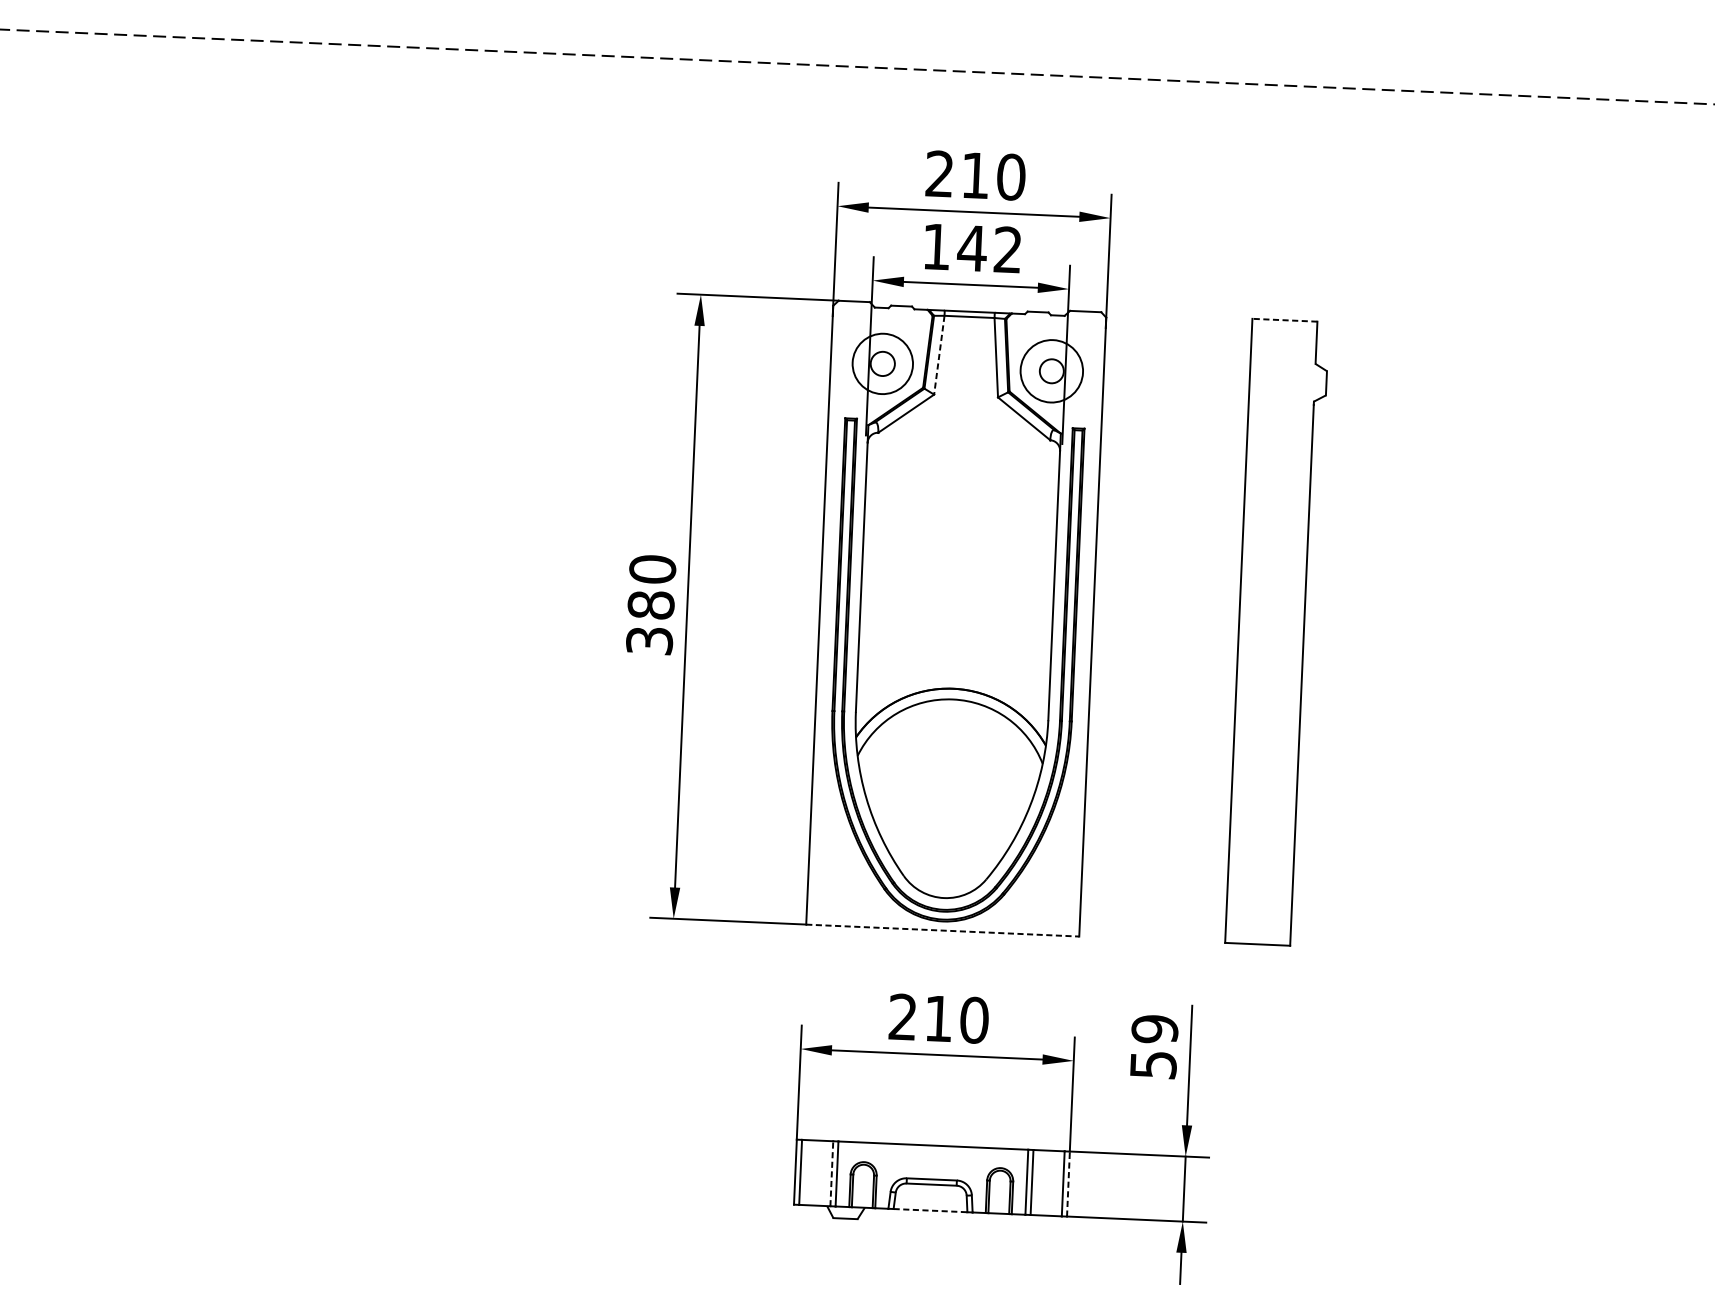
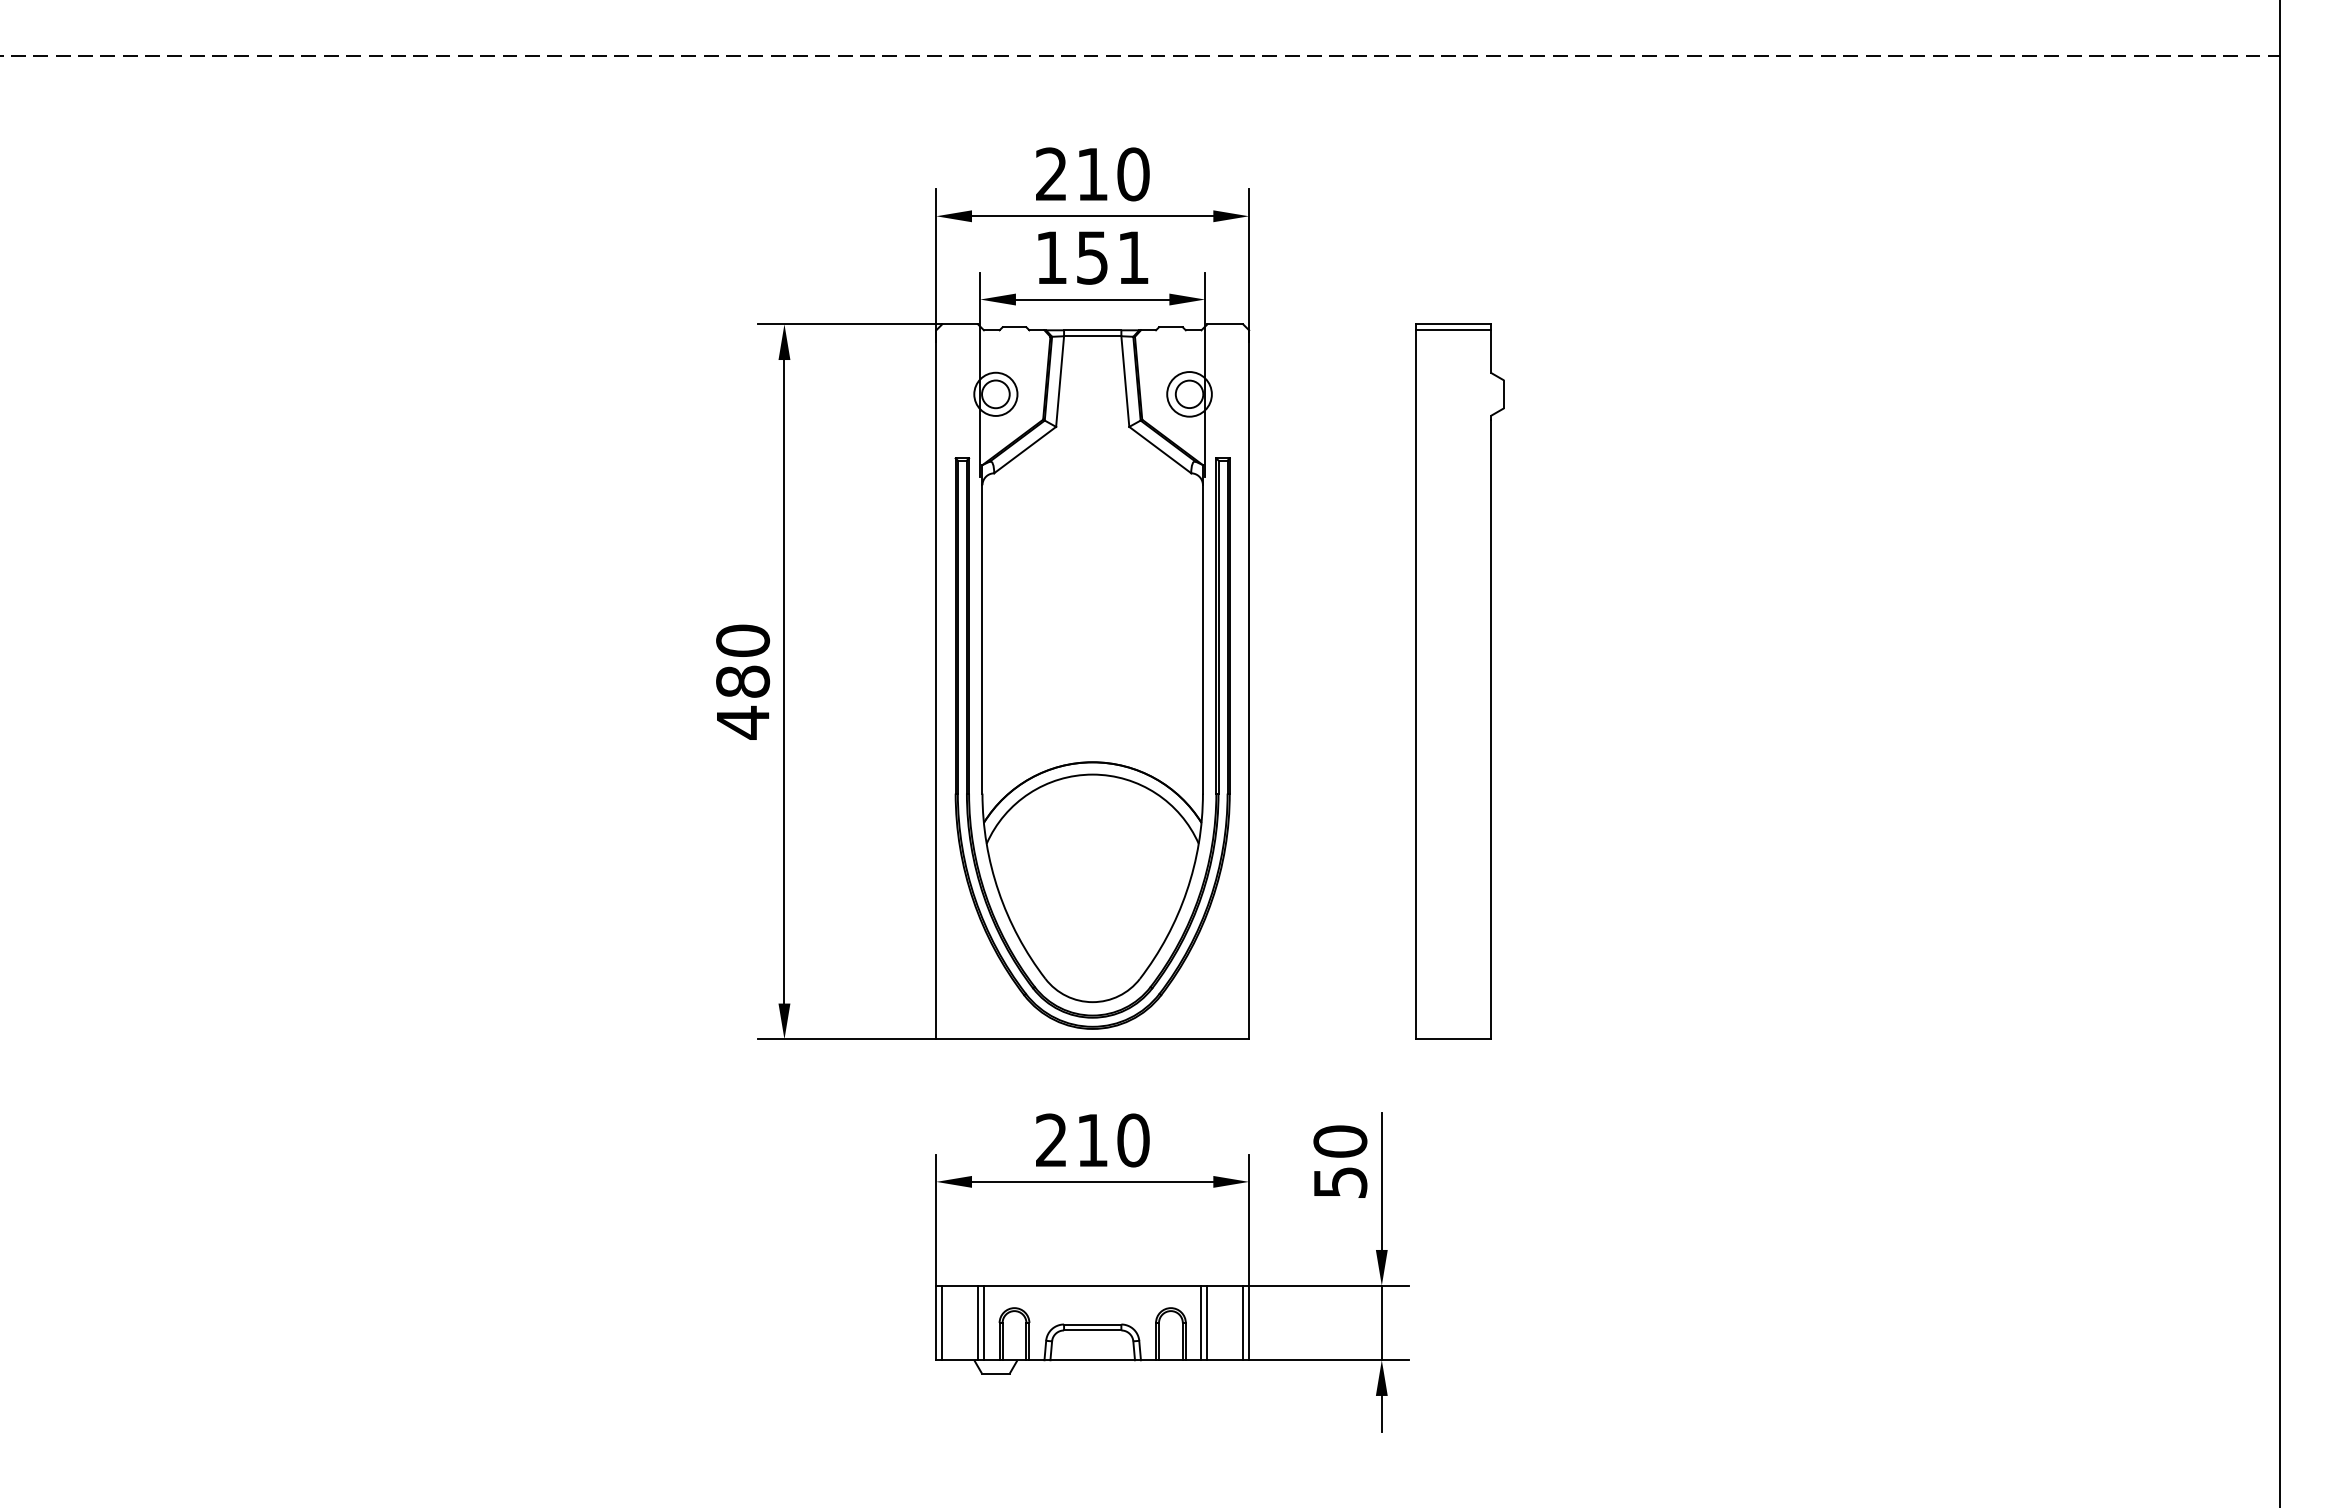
text: (988, 248) -> (1111, 257), 142 -> 151
line: (1284, 320) -> (1453, 324), dashed -> solid
line: (1284, 325) -> (1453, 330), added
line: (939, 356) -> (1060, 382), dashed -> solid
circle: (882, 363) -> (995, 393), size x0.62
circle: (1051, 371) -> (1189, 394), size x0.62
text: (650, 640) -> (743, 722), 380 -> 480
line: (943, 930) -> (1093, 1039), dashed -> solid
text: (1155, 1029) -> (1340, 1141), 59 -> 50
line: (832, 1173) -> (978, 1322), dashed -> solid
line: (1068, 1183) -> (1249, 1322), dashed -> solid
line: (931, 1210) -> (1093, 1360), dashed -> solid

